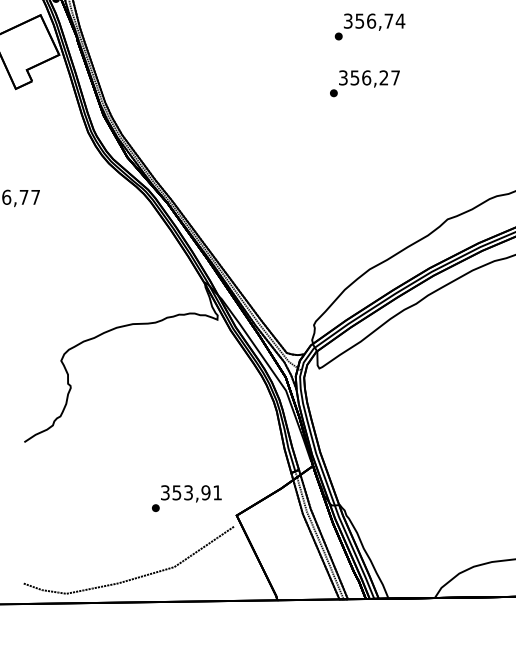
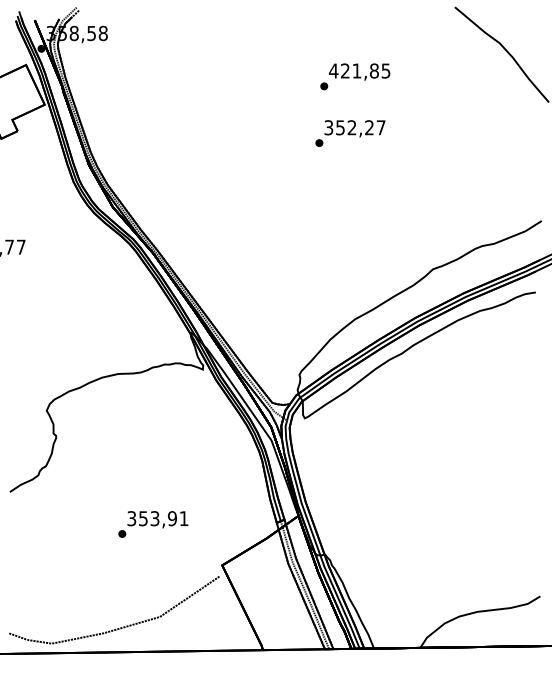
text: (374, 20) -> (359, 70), 356,74 -> 421,85
text: (366, 77) -> (351, 127), 356,27 -> 352,27
text: (187, 498) -> (153, 524), moved

